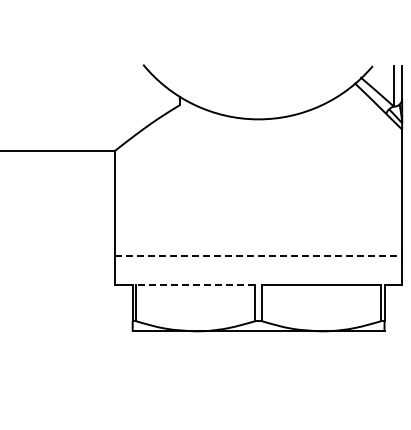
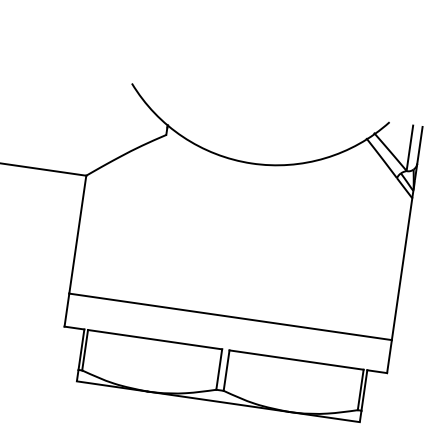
line: (258, 255) -> (230, 316), dashed -> solid
line: (195, 285) -> (154, 340), dashed -> solid

